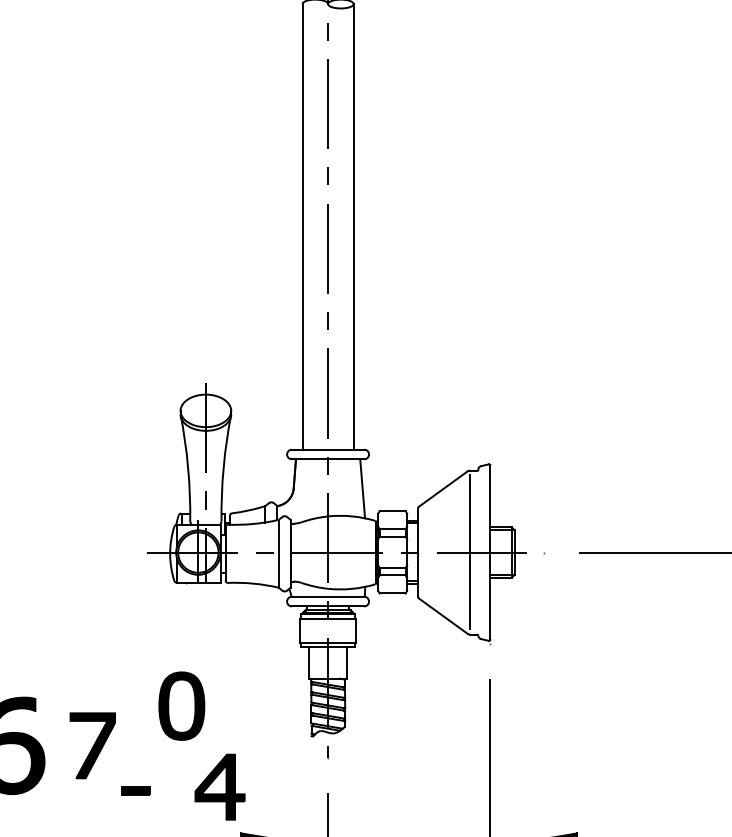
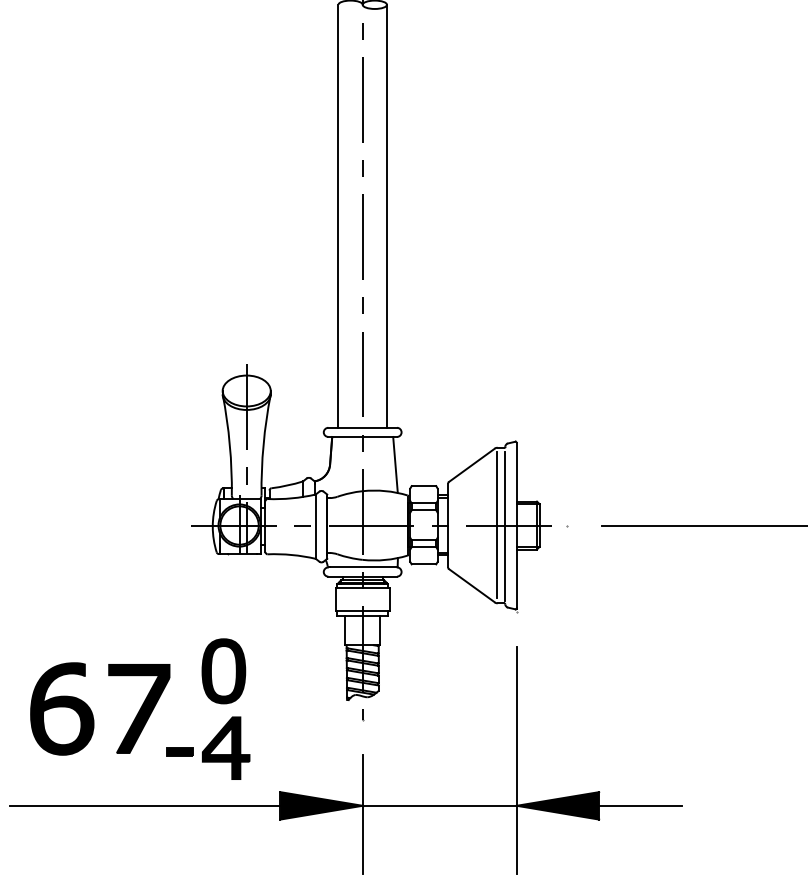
line: (478, 553) -> (505, 526), added
part: (92, 745) -> (139, 708), size x1.43
part: (220, 786) -> (226, 747), moved

